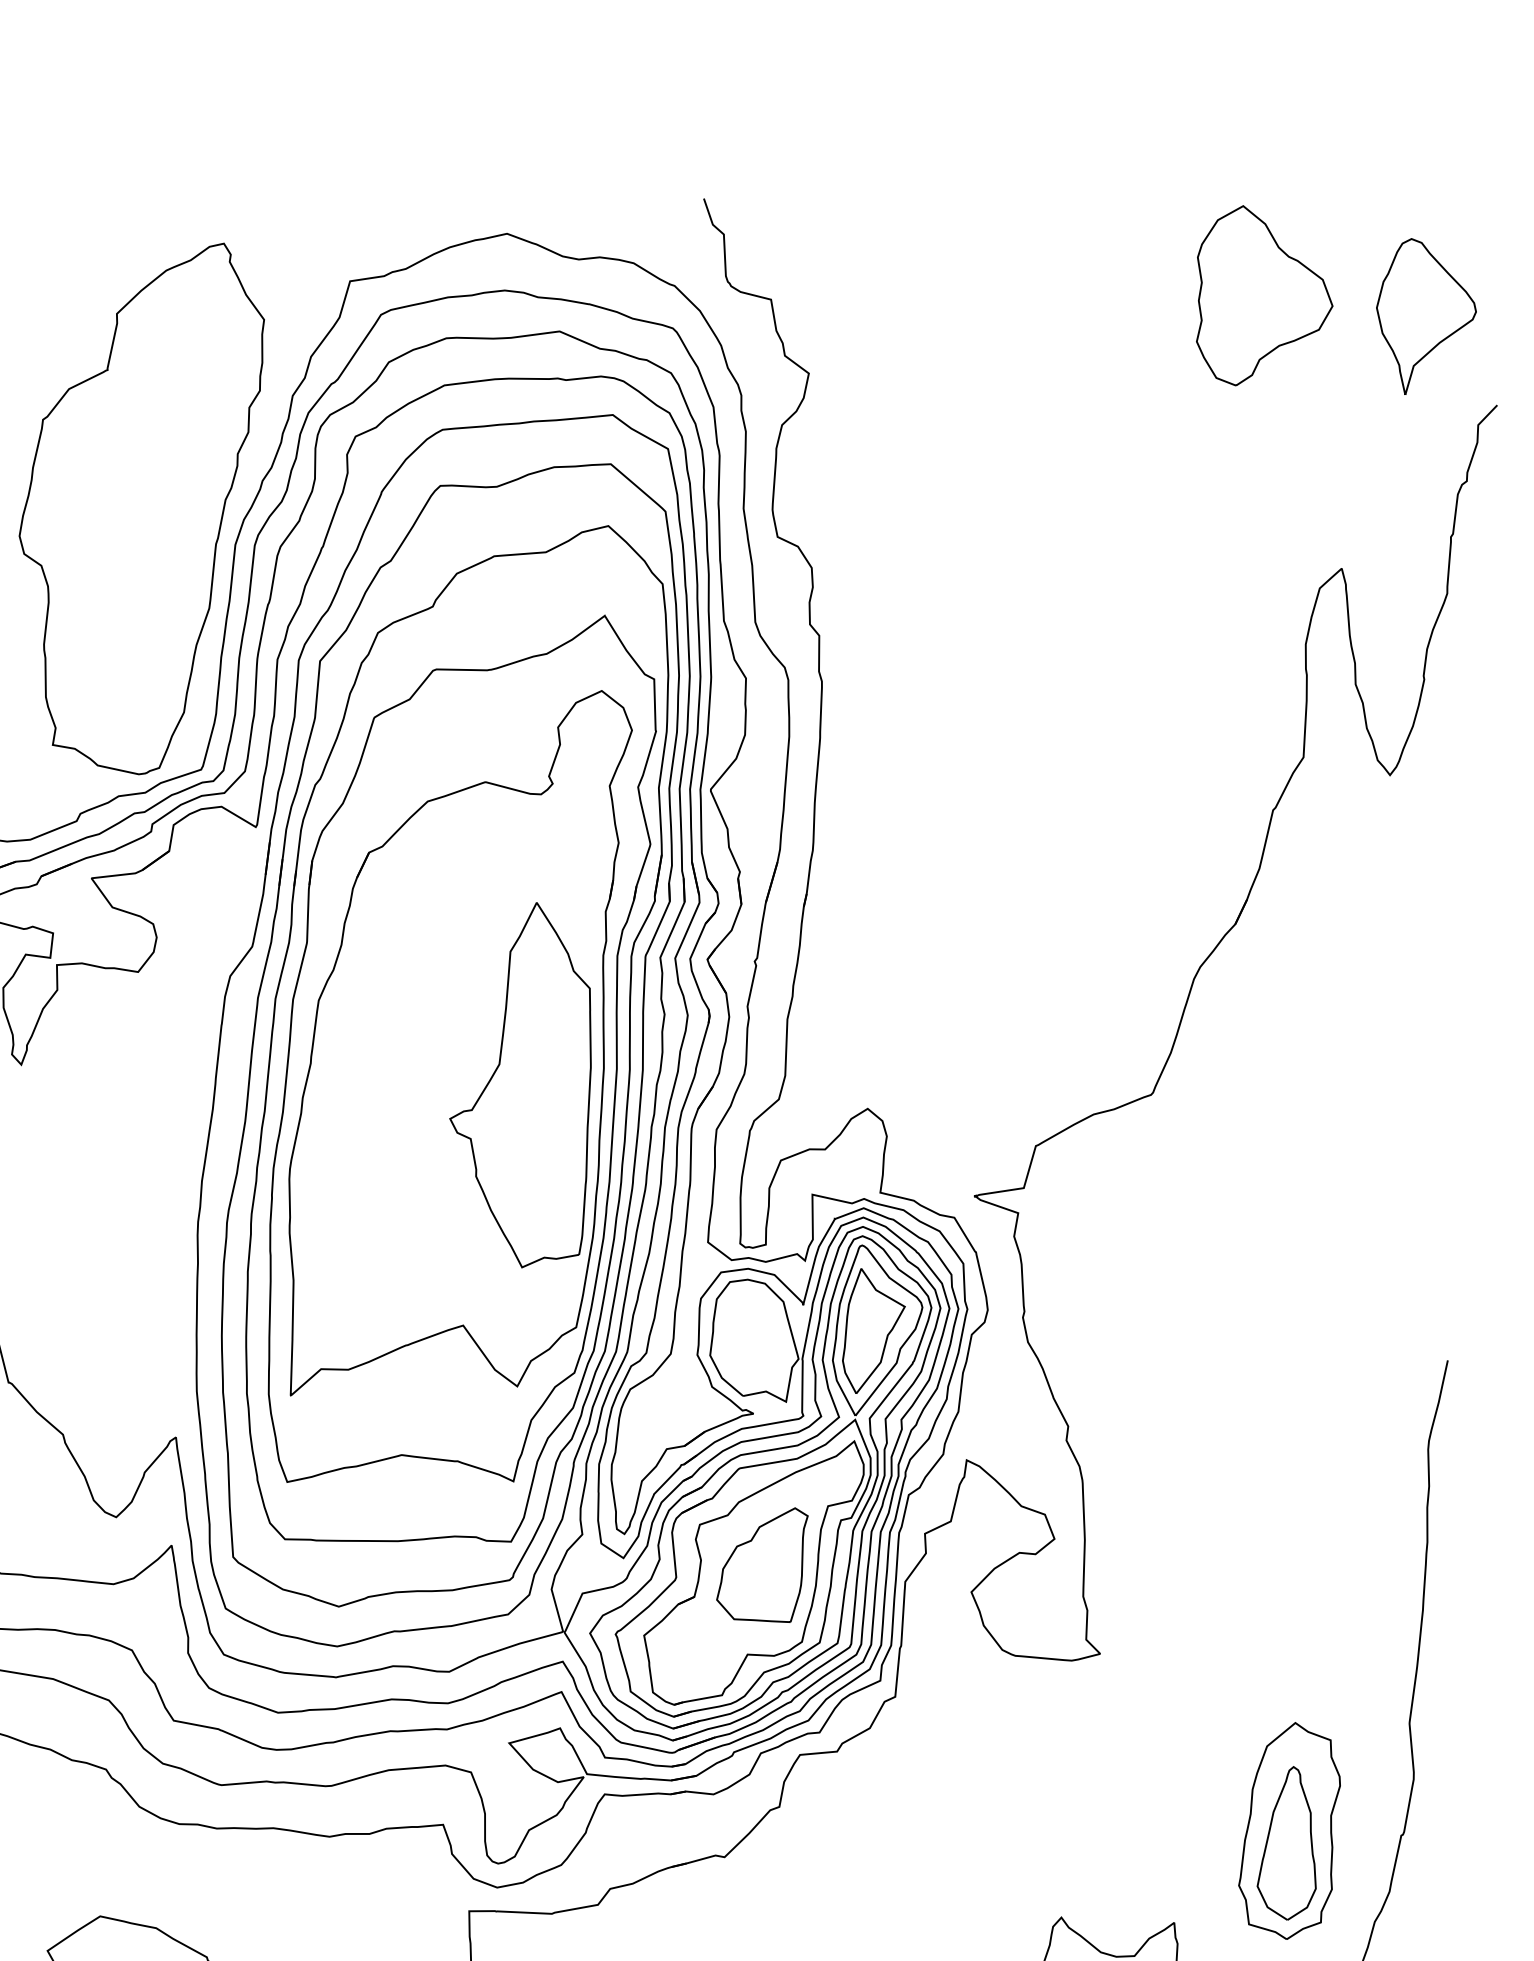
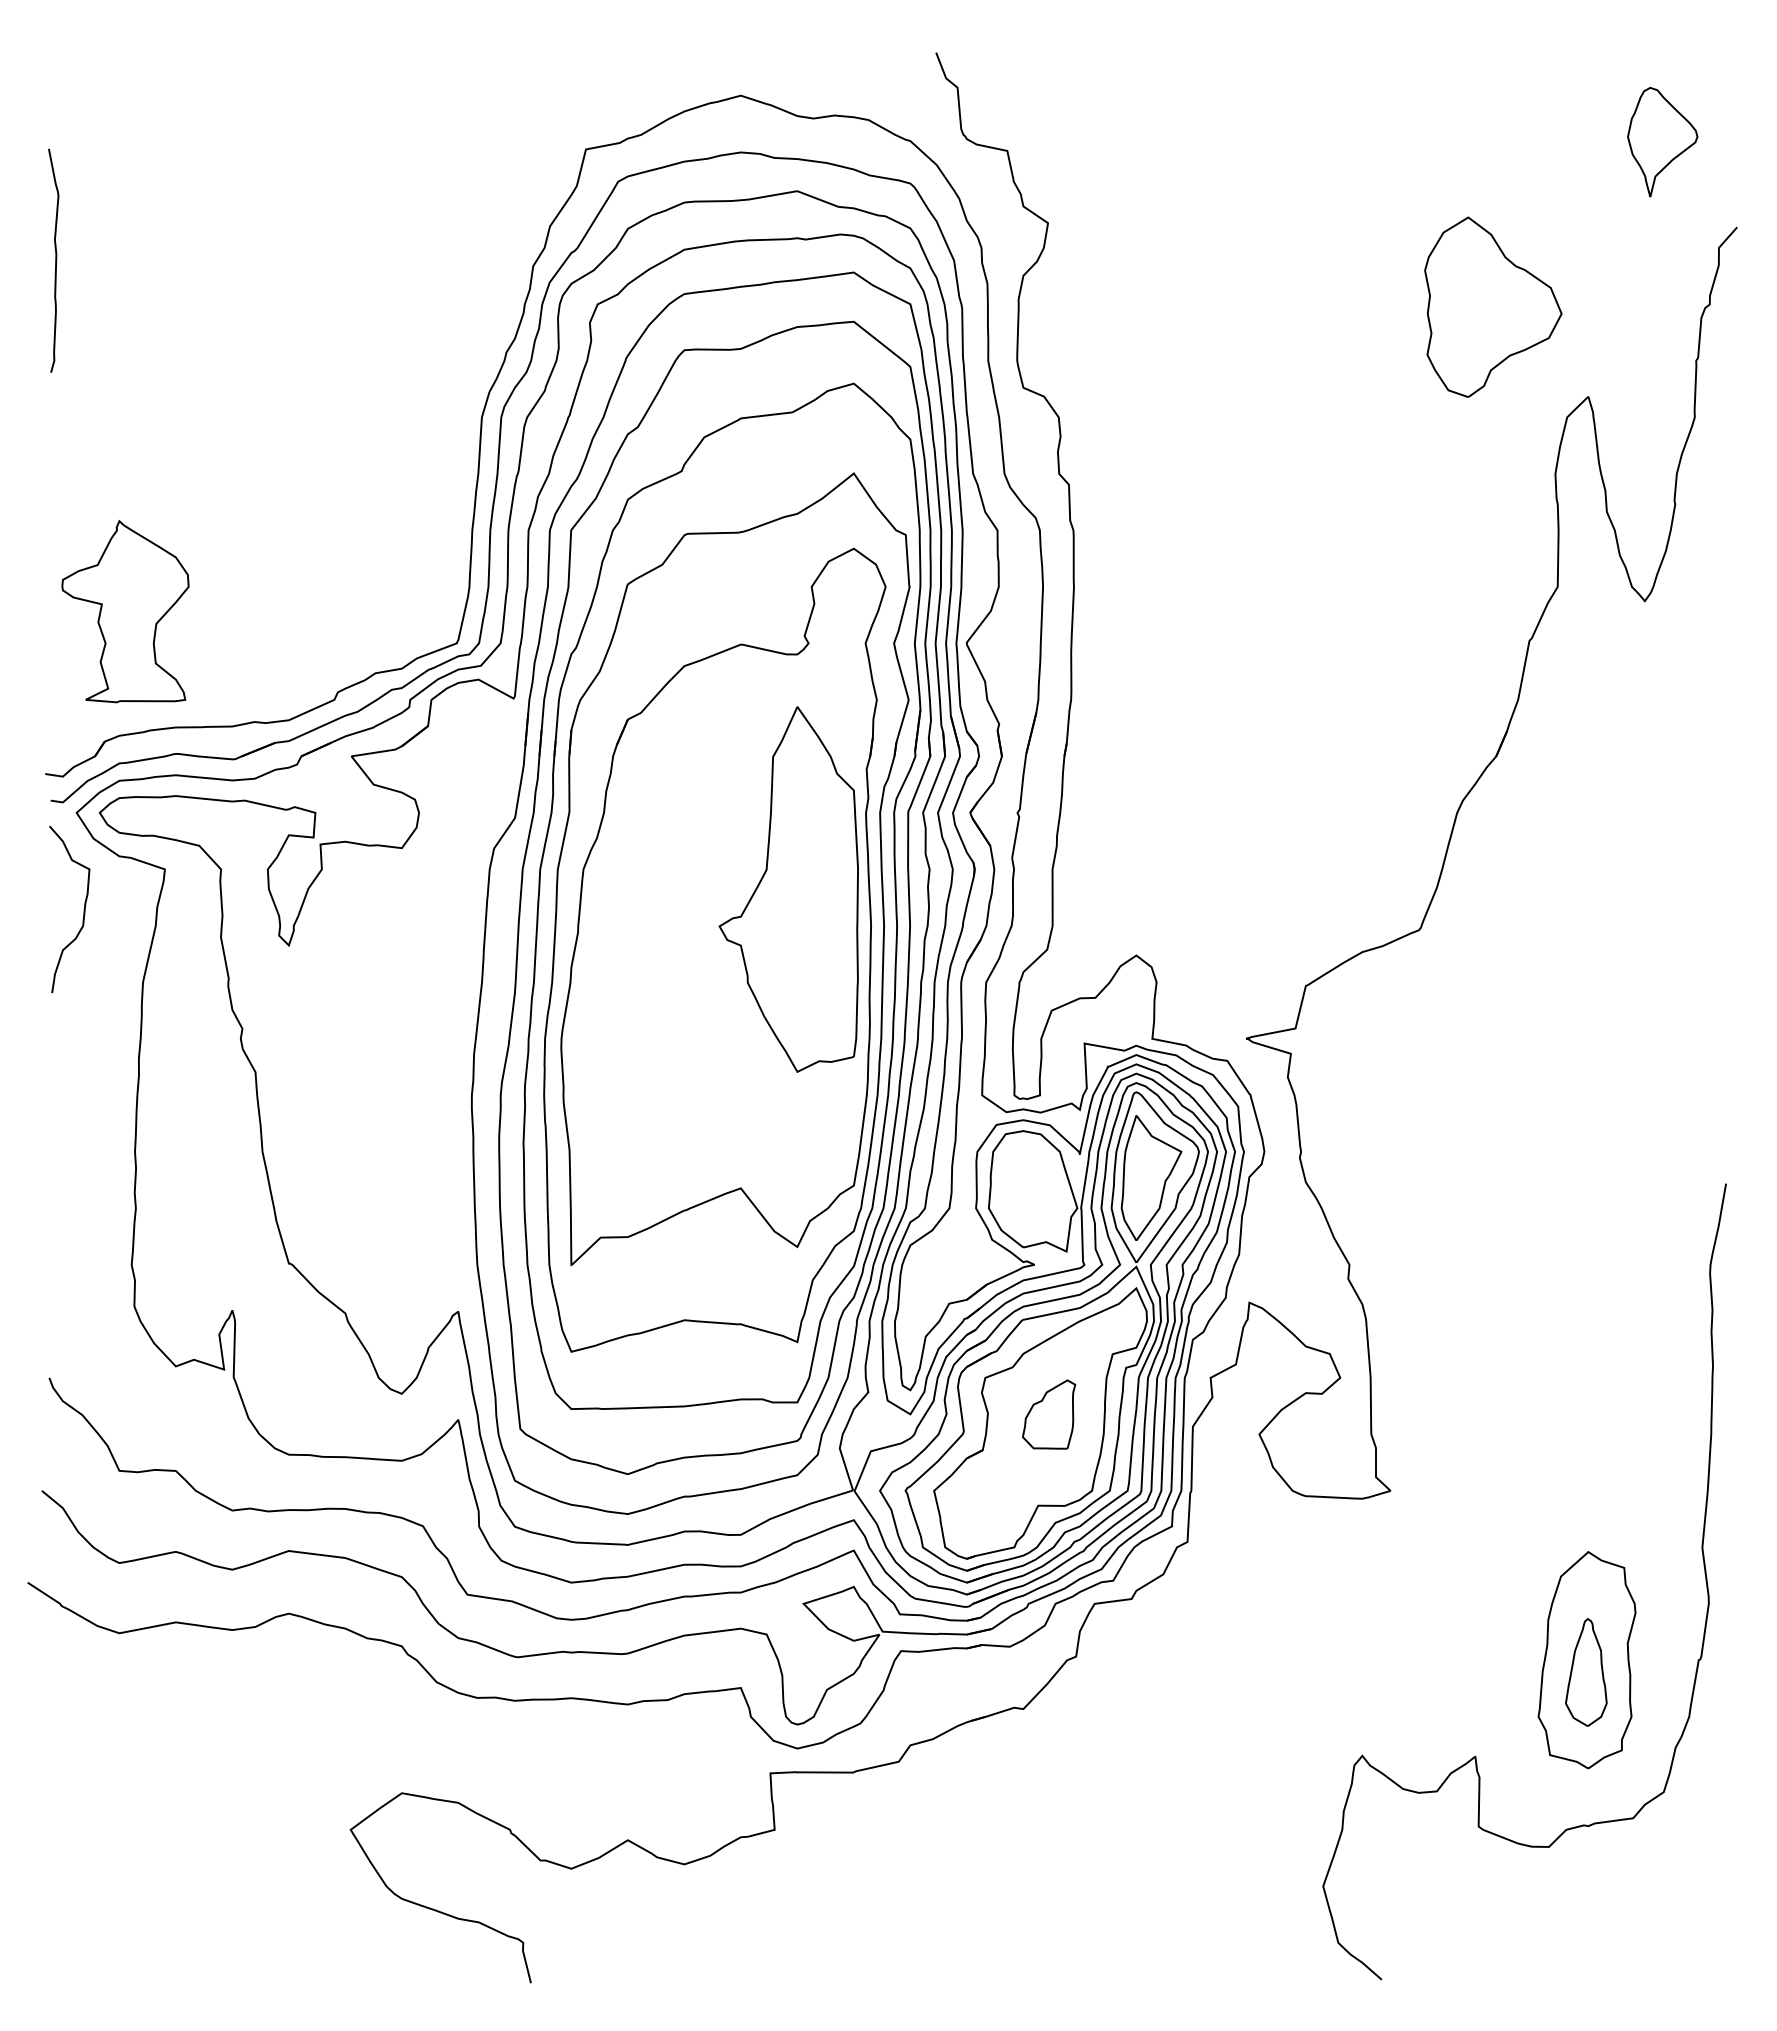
part: (1264, 296) -> (1493, 306), moved
part: (1426, 316) -> (1662, 141), size x0.7
part: (138, 507) -> (383, 383), removed
part: (520, 1084) -> (788, 889), moved
part: (761, 1563) -> (1048, 1414), size x0.6
part: (1288, 1843) -> (1586, 1672), size x0.7

